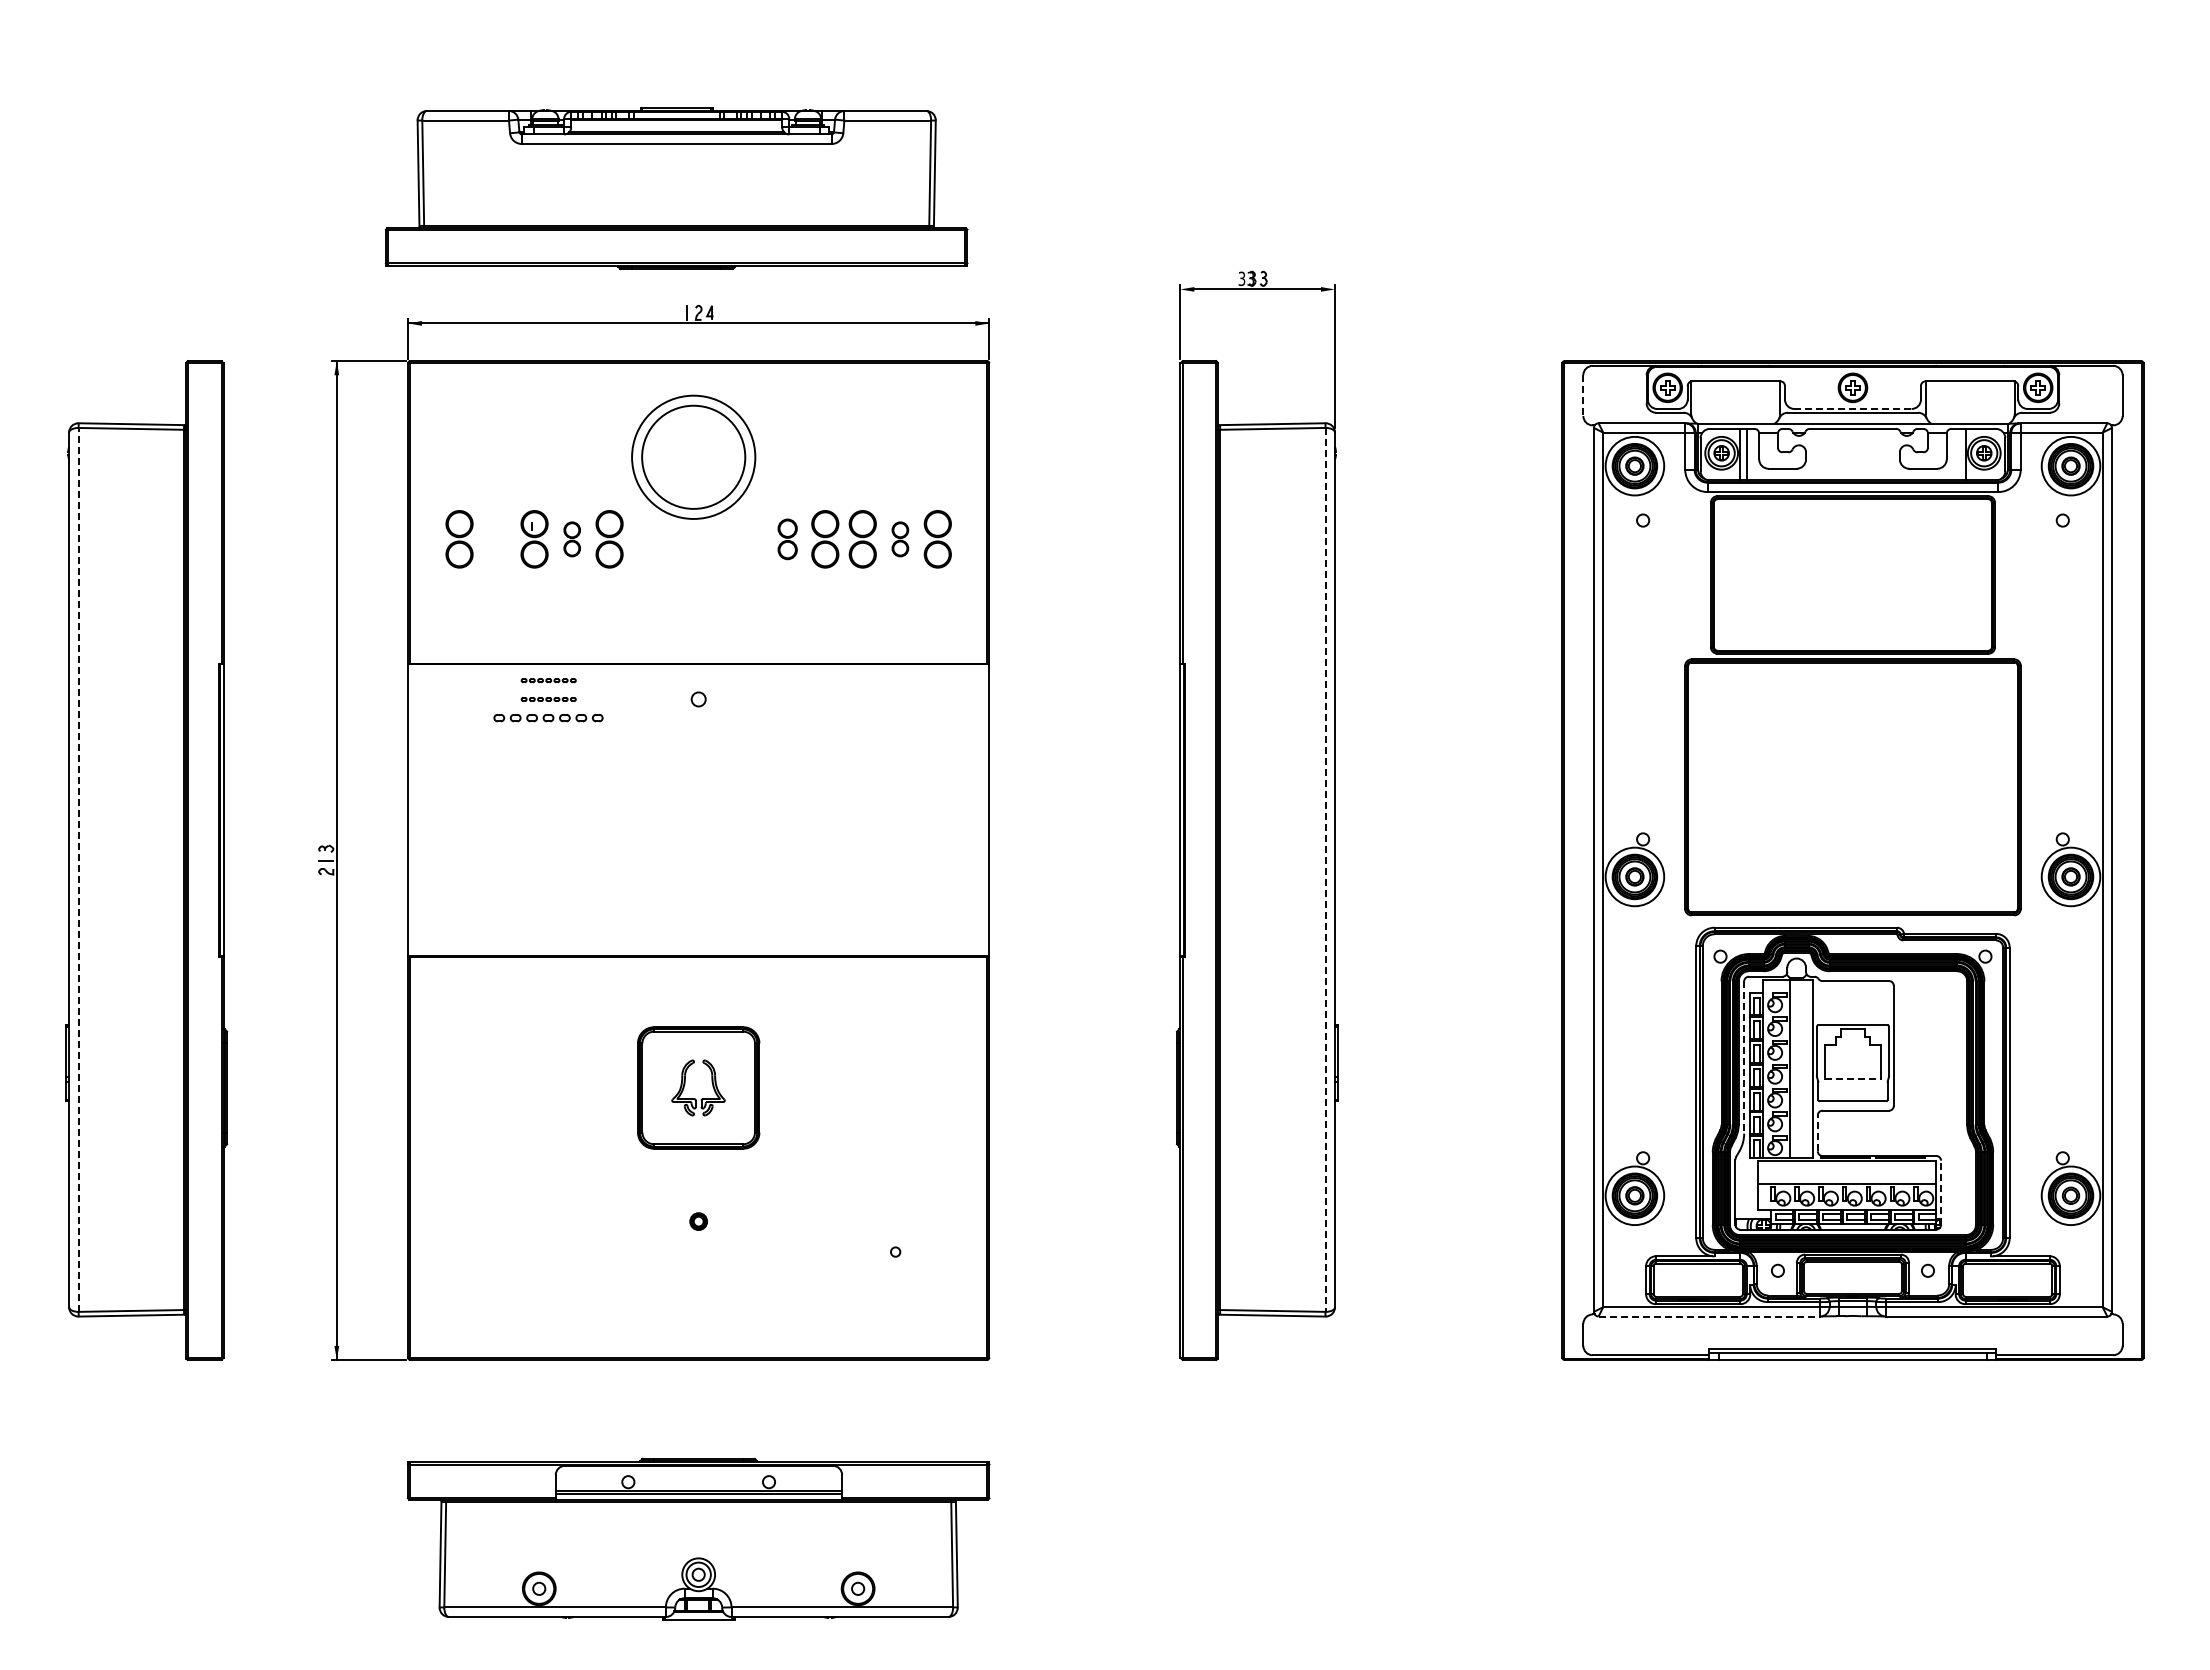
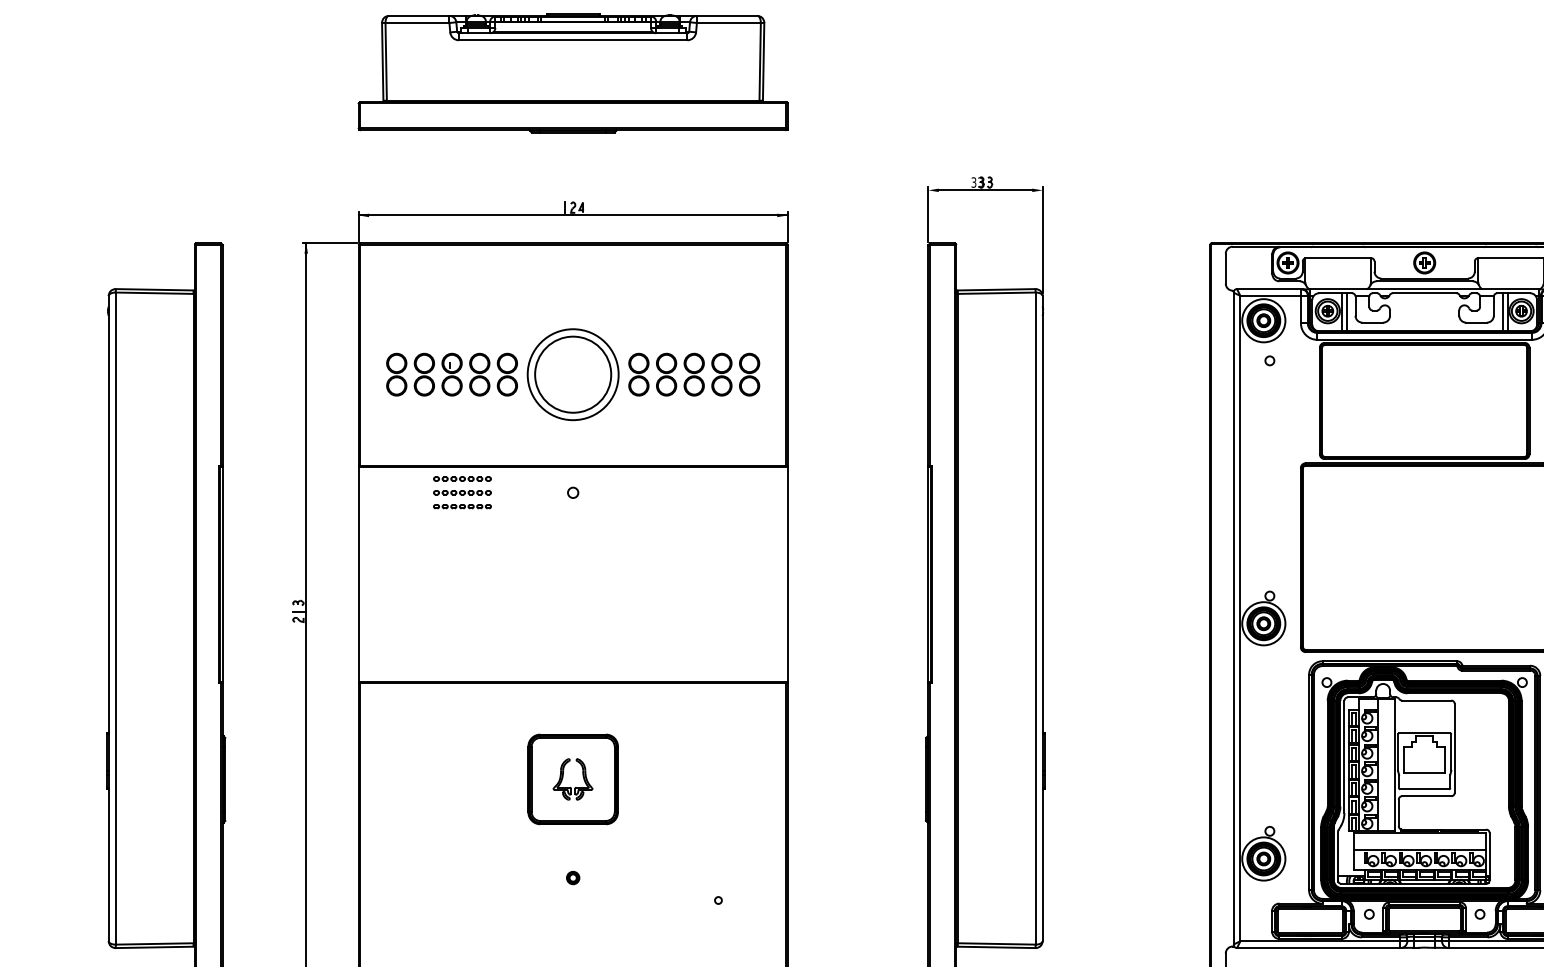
part: (676, 188) -> (573, 73), moved
line: (1583, 396) -> (1225, 269), dashed -> solid
line: (1852, 408) -> (1424, 278), dashed -> solid
line: (1958, 454) -> (1502, 312), added
part: (693, 456) -> (573, 374), moved
part: (497, 539) -> (424, 374), added
part: (572, 539) -> (480, 374), size x1.67
part: (787, 539) -> (638, 374), size x1.43
part: (900, 539) -> (722, 374), size x1.67
part: (548, 680) -> (462, 478), size x1.43
part: (548, 699) -> (462, 492), size x1.43
part: (548, 718) -> (462, 506), size x0.71
line: (78, 869) -> (115, 618), dashed -> solid
line: (1325, 869) -> (1035, 618), dashed -> solid
line: (1744, 1058) -> (1344, 757), dashed -> solid
line: (1852, 1078) -> (1424, 772), dashed -> solid
line: (1817, 1133) -> (1398, 813), dashed -> solid
line: (1941, 1192) -> (1489, 856), dashed -> solid
line: (1709, 1316) -> (1318, 948), dashed -> solid

